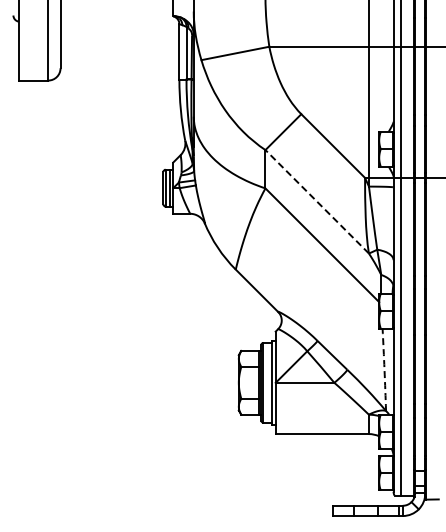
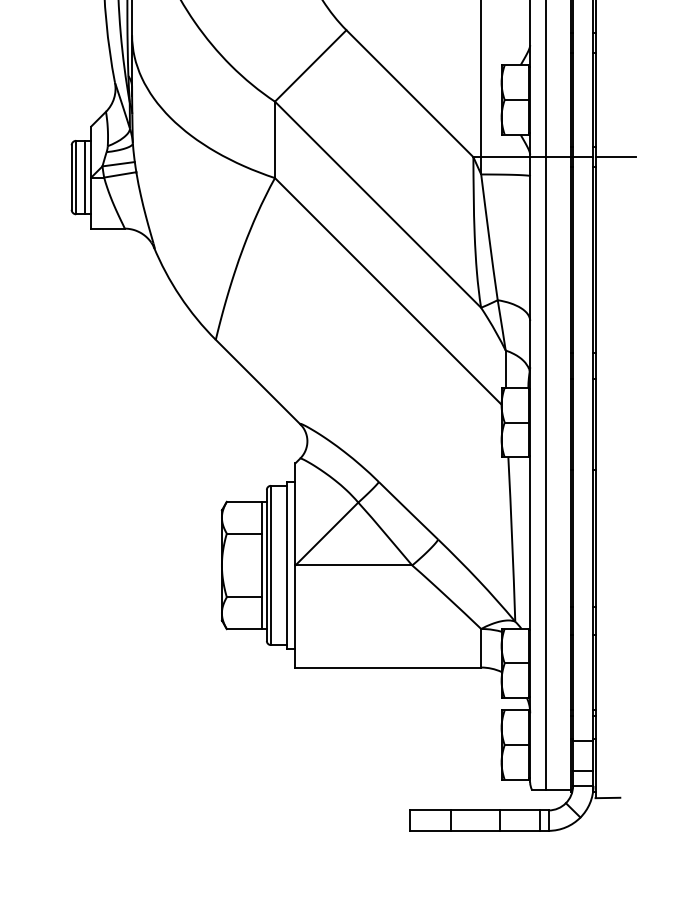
line: (316, 201) -> (376, 204), dashed -> solid
arc: (384, 369) -> (512, 538), dashed -> solid

